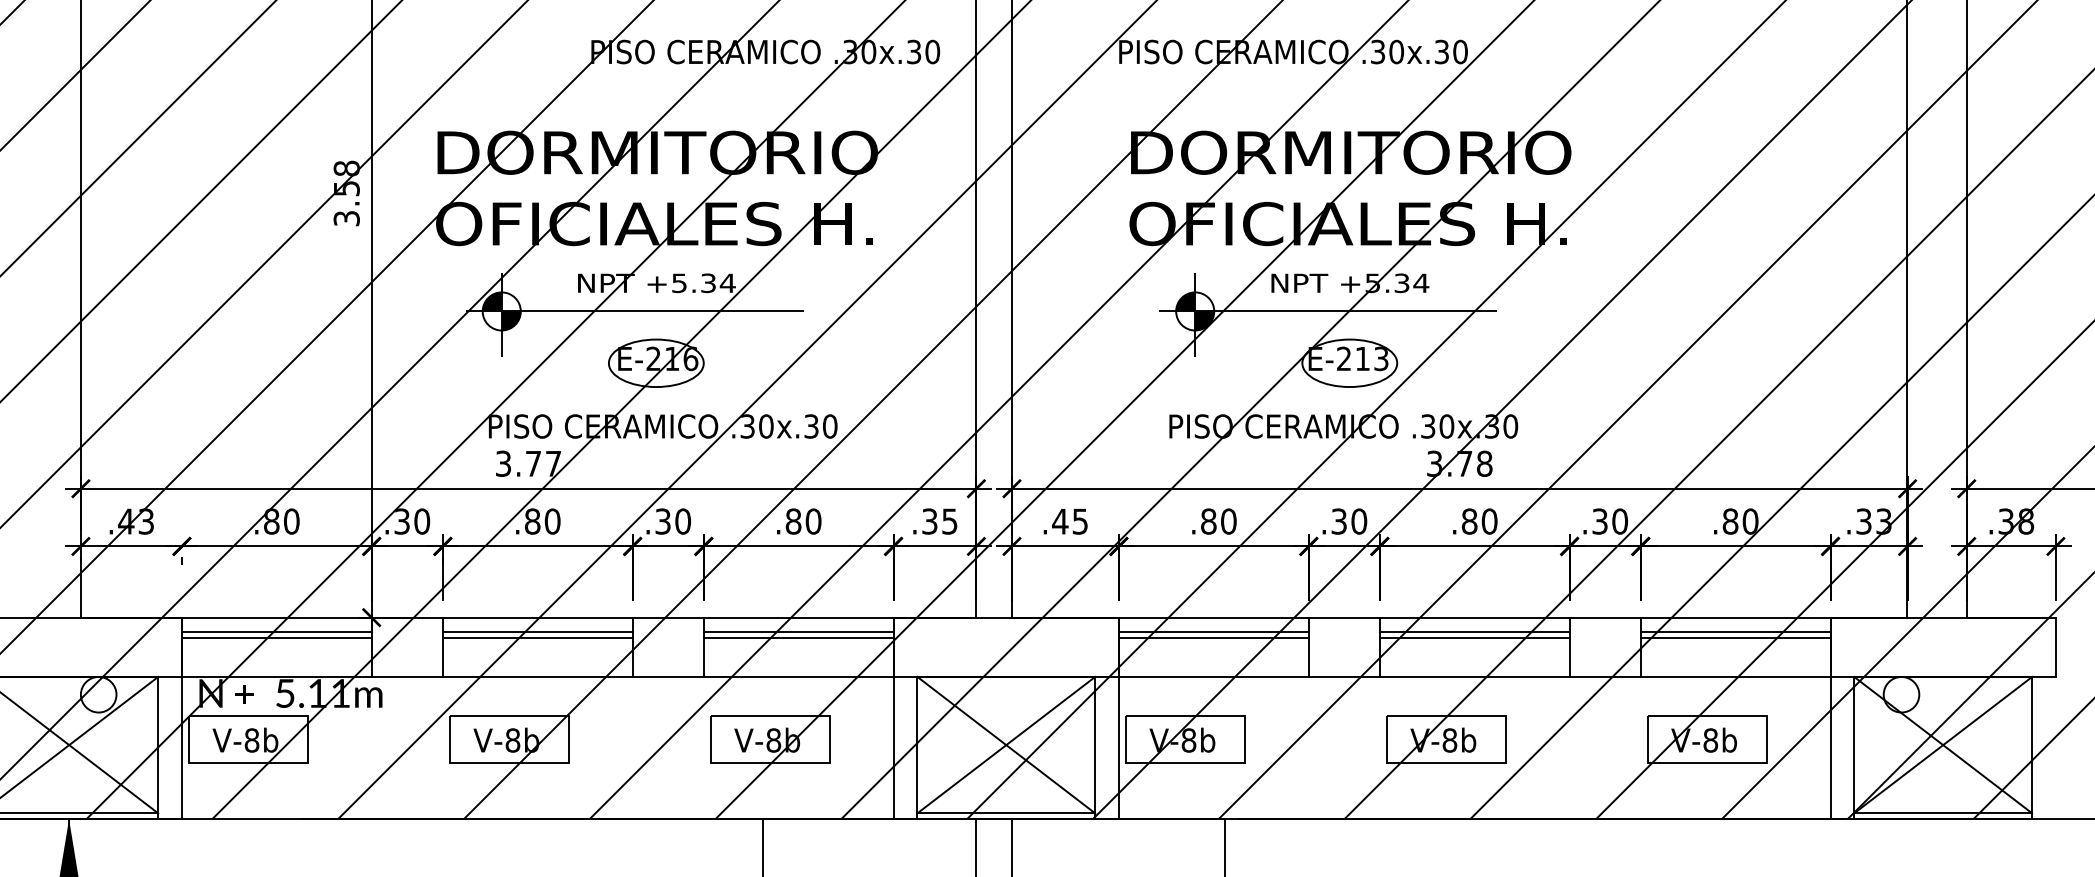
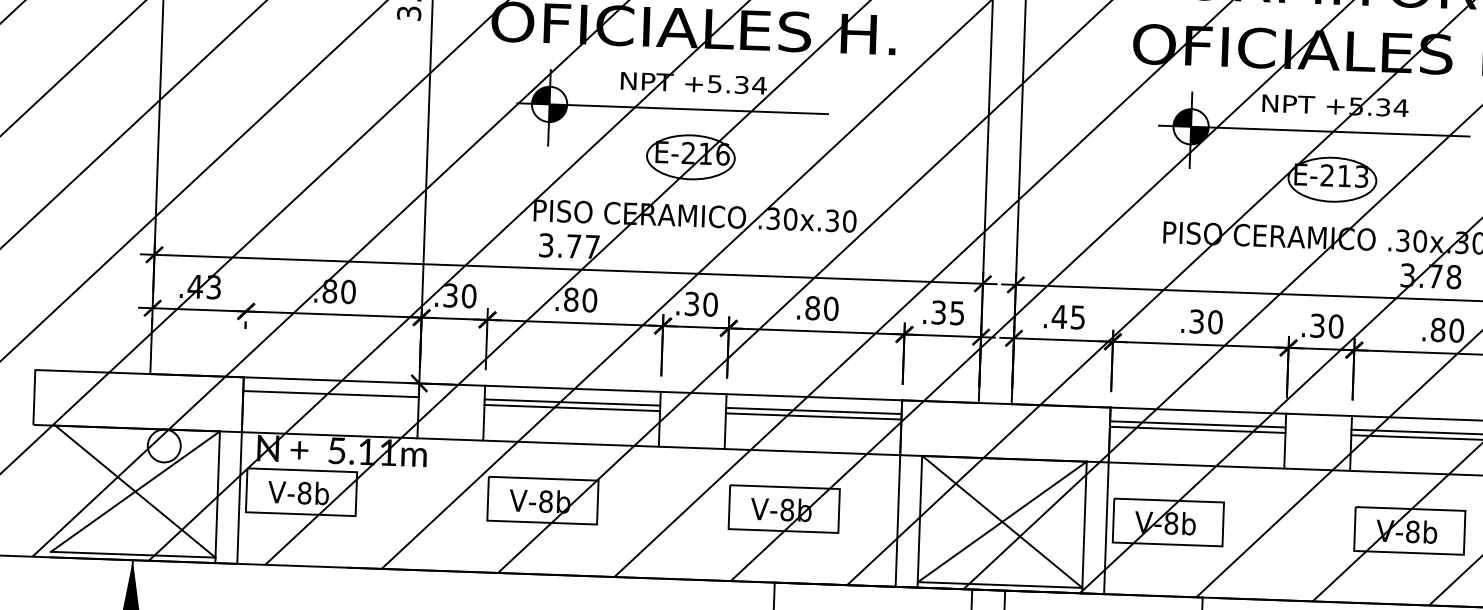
text: (1208, 521) -> (1196, 321), .80 -> .30
line: (276, 638) -> (330, 399), removed

